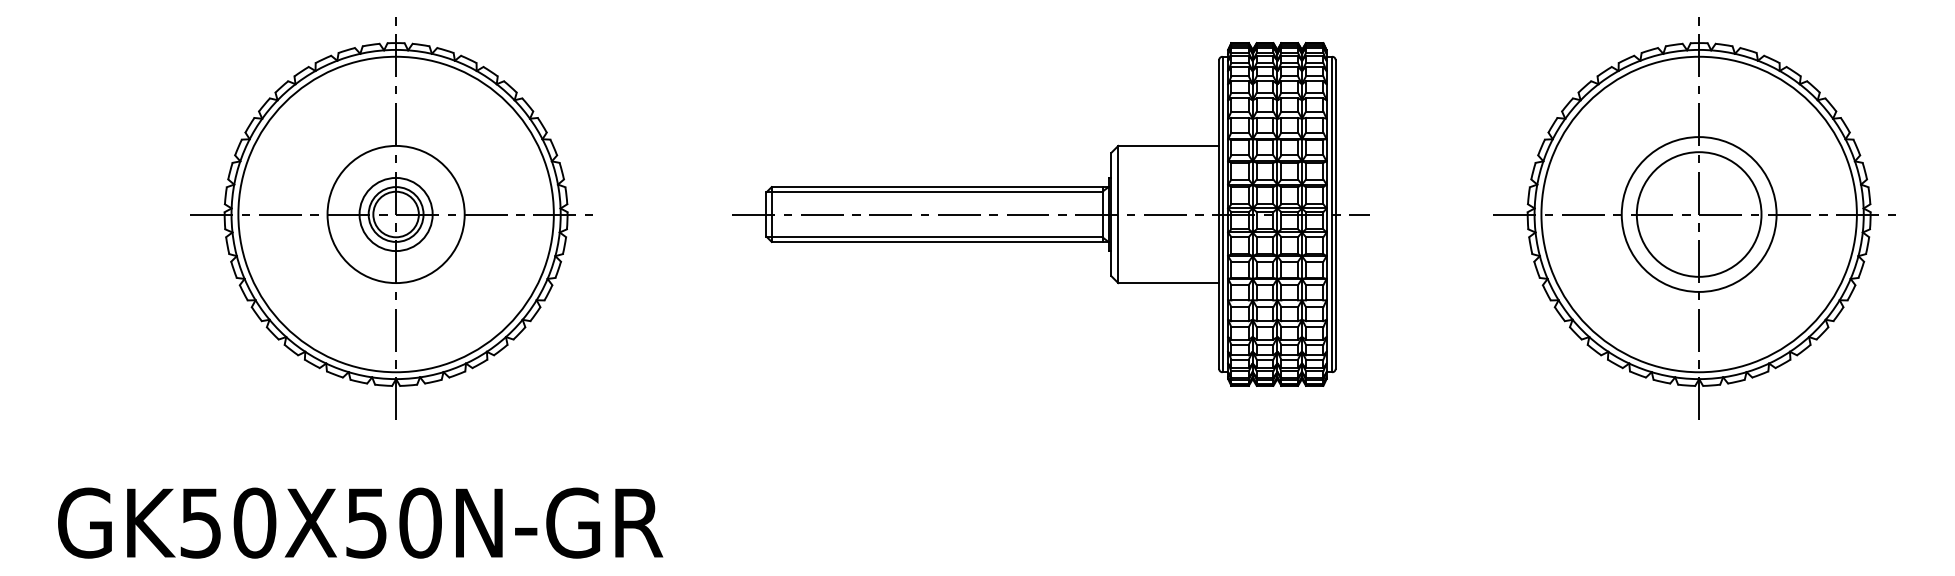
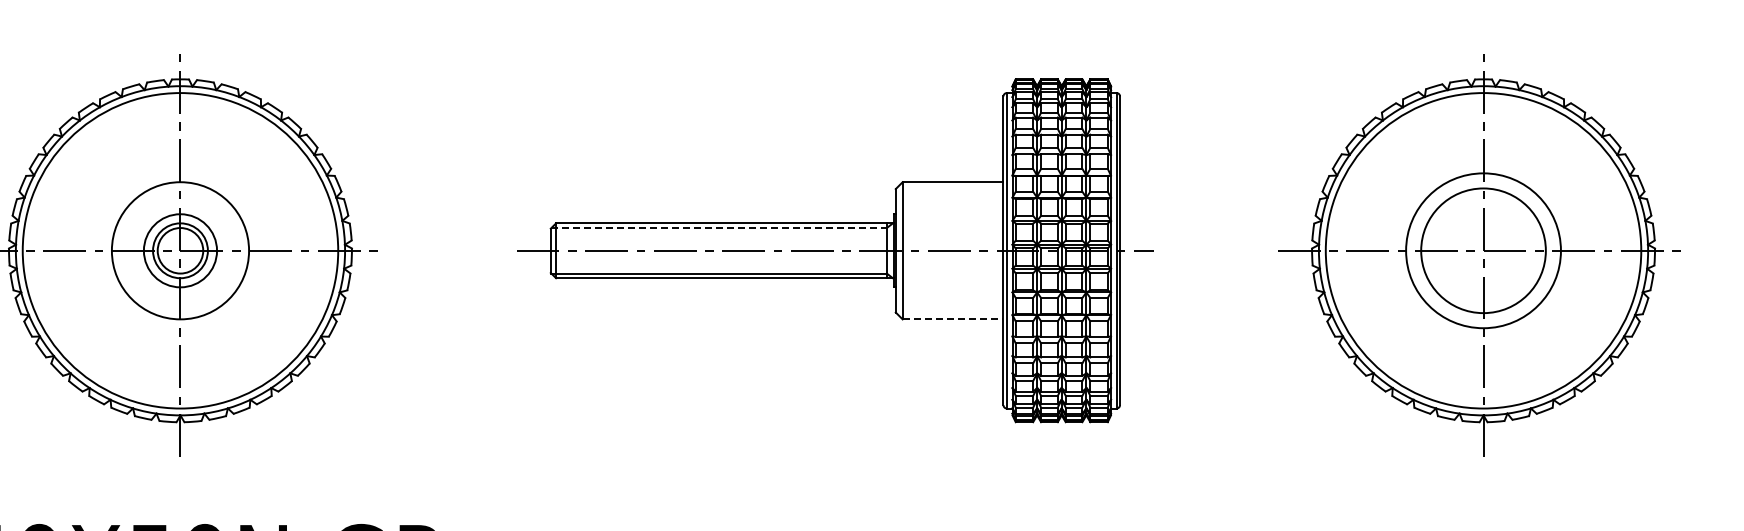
line: (934, 191) -> (718, 227), solid -> dashed
line: (1169, 283) -> (953, 319), solid -> dashed

